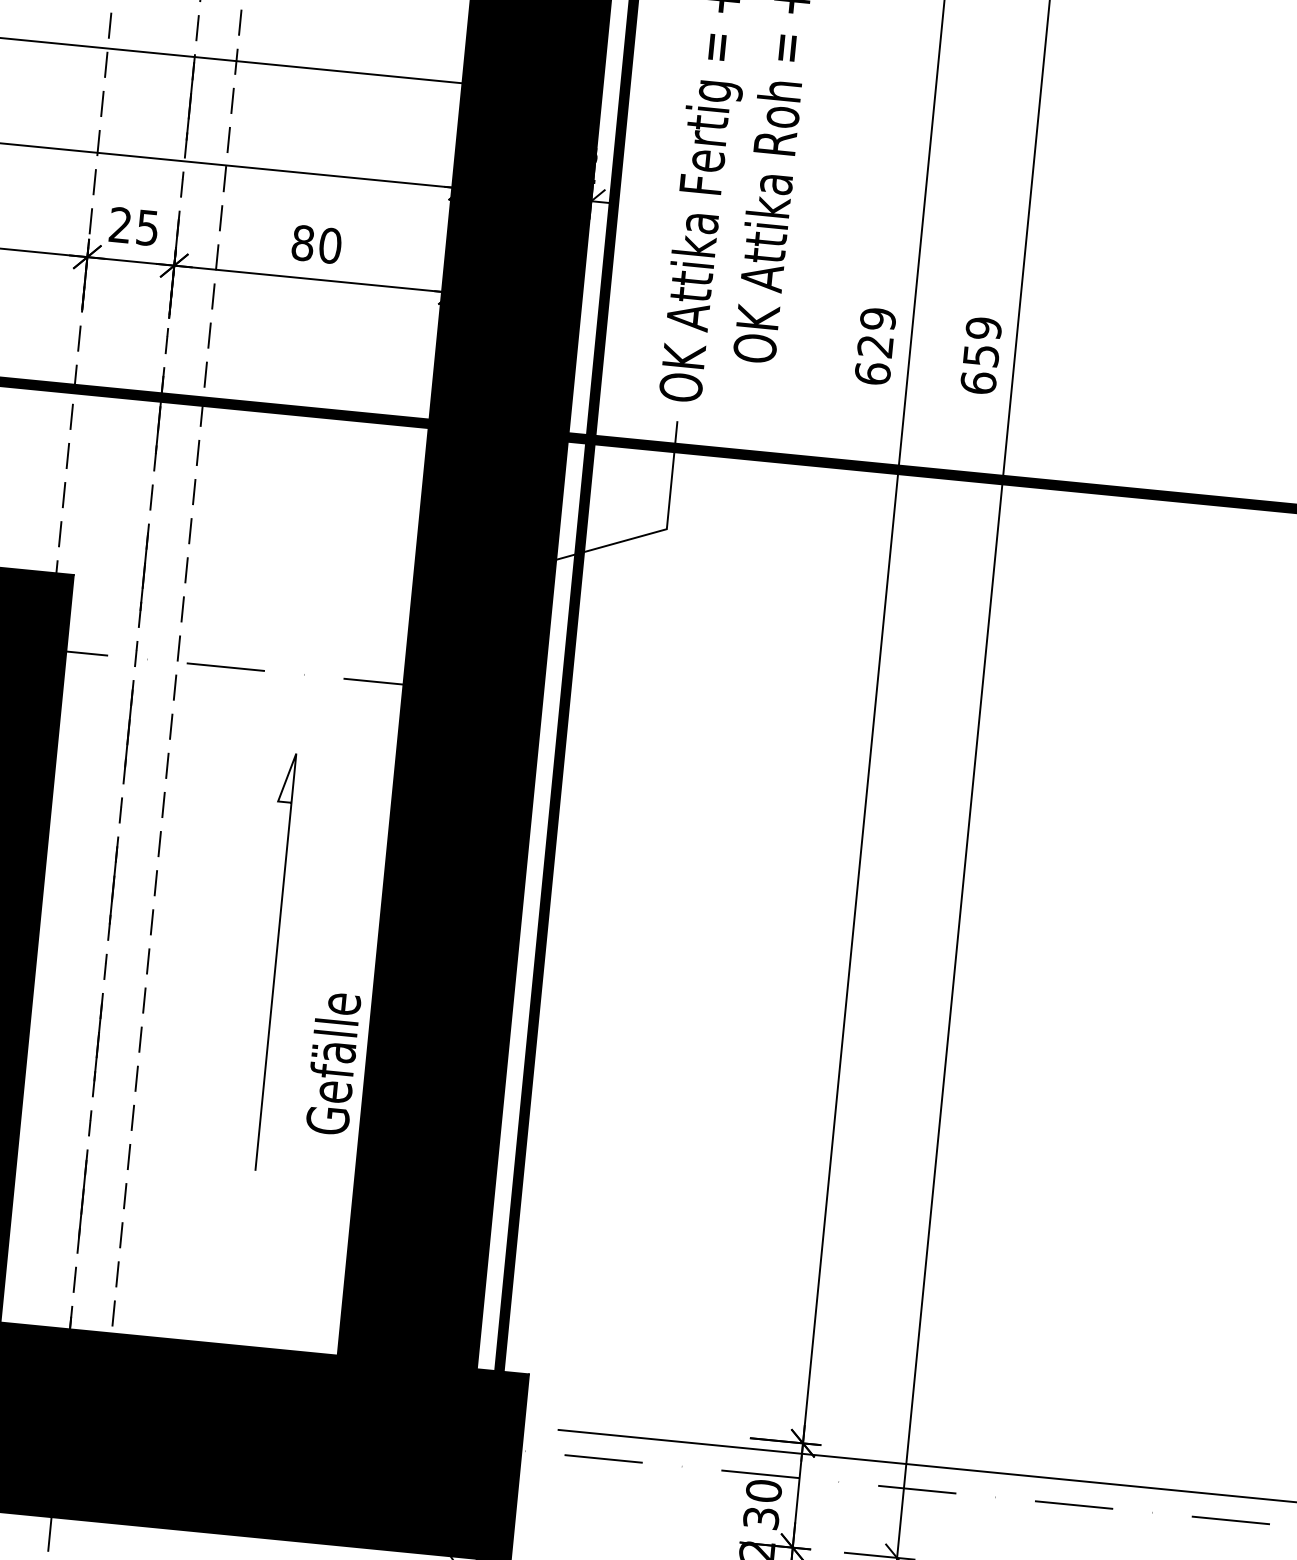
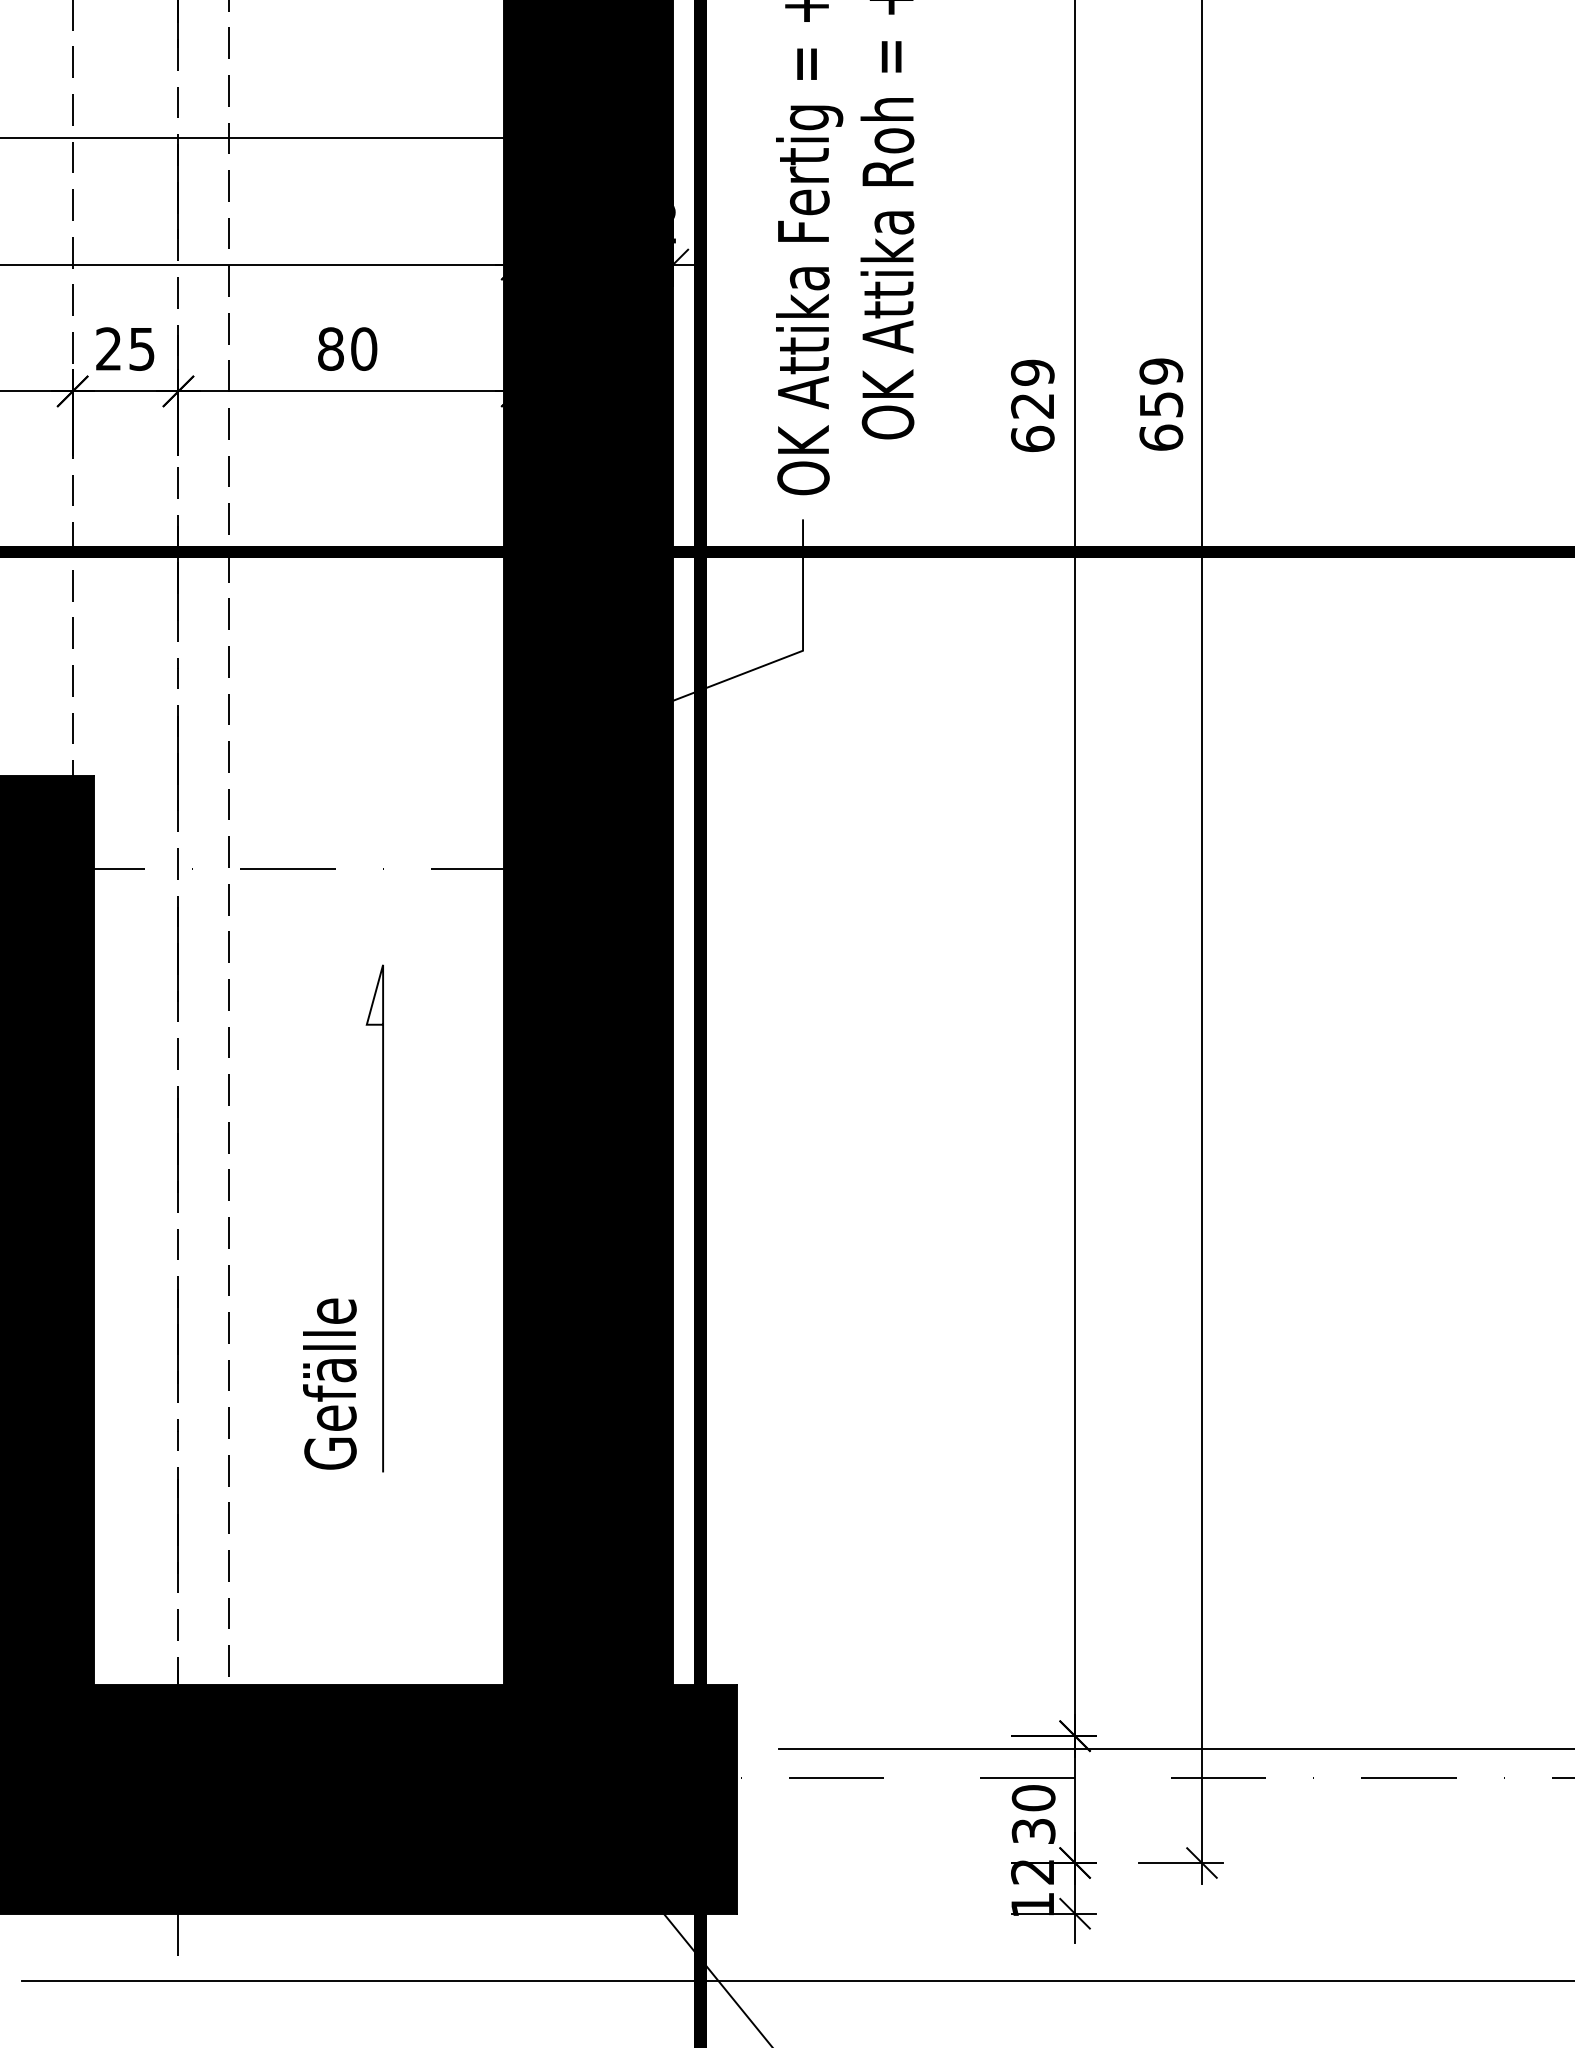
text: (332, 1063) -> (329, 1383), moved

